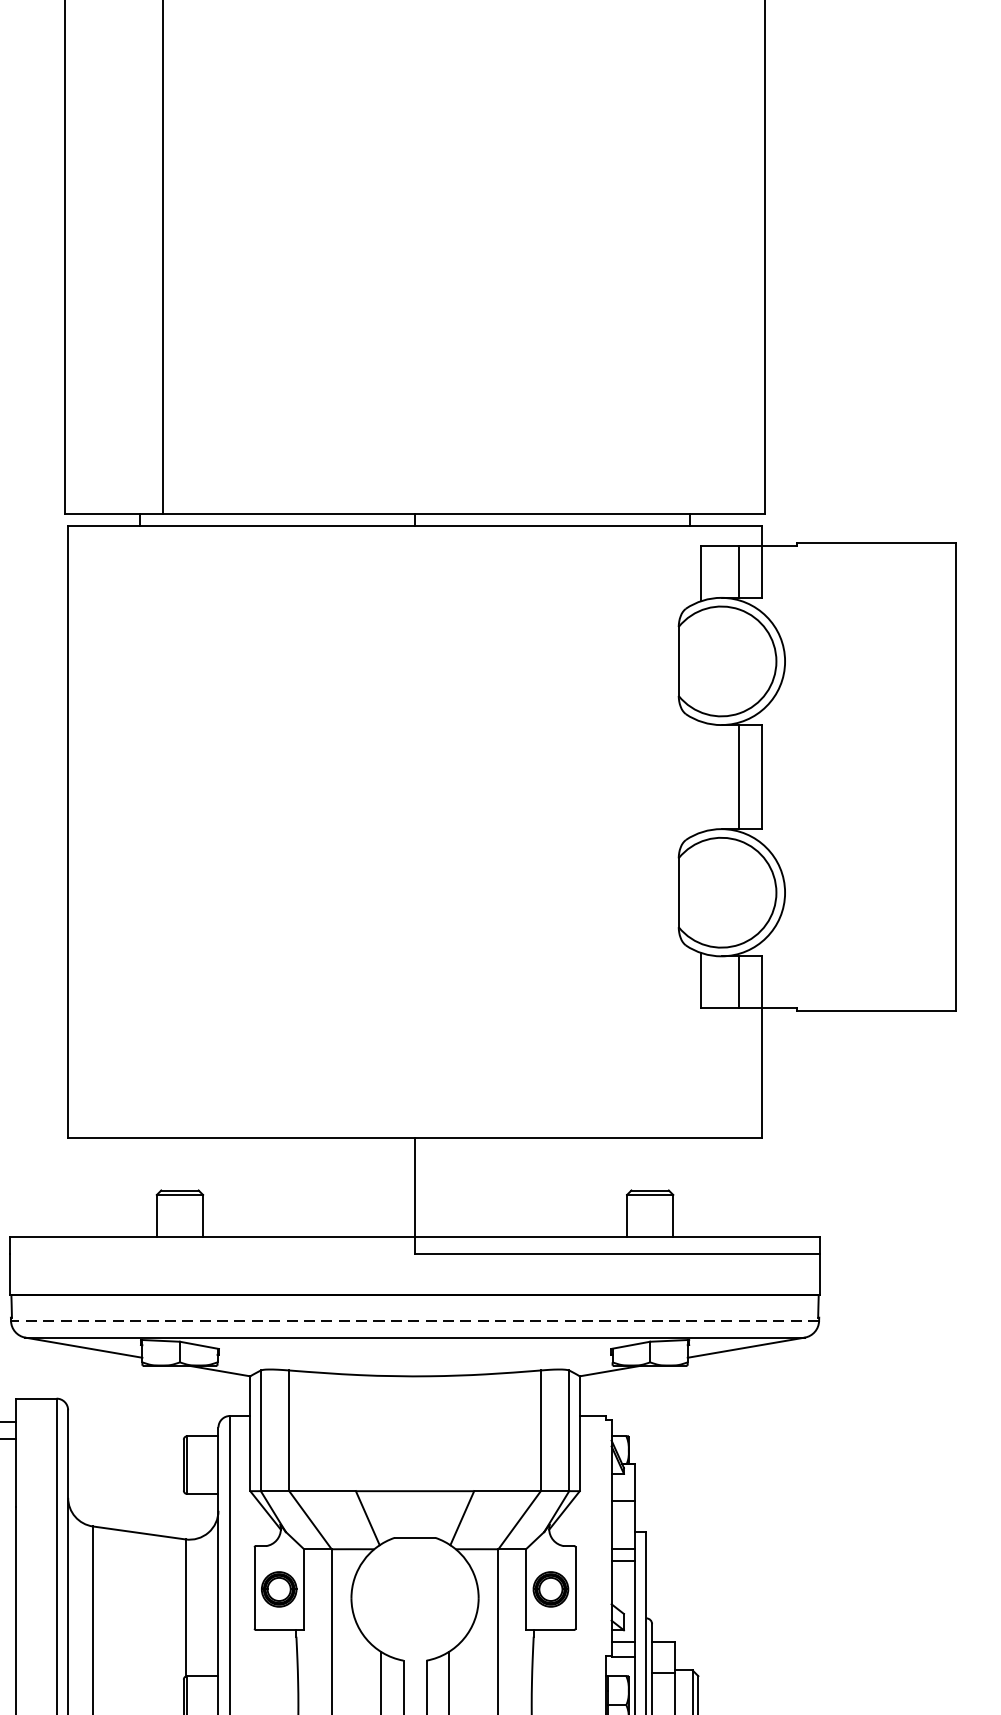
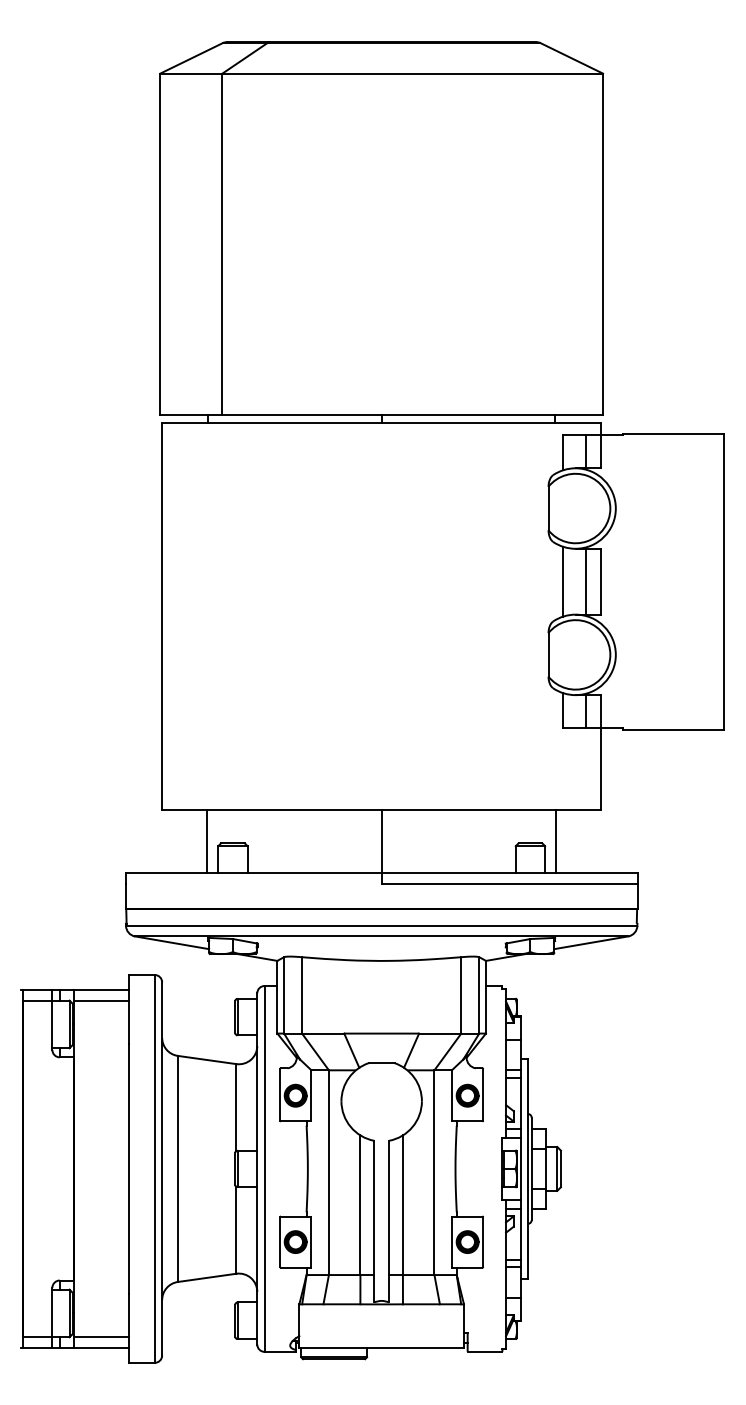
line: (700, 776) -> (562, 581), added
line: (139, 1187) -> (207, 841), added
line: (691, 1187) -> (556, 841), added
line: (414, 1320) -> (381, 925), dashed -> solid

